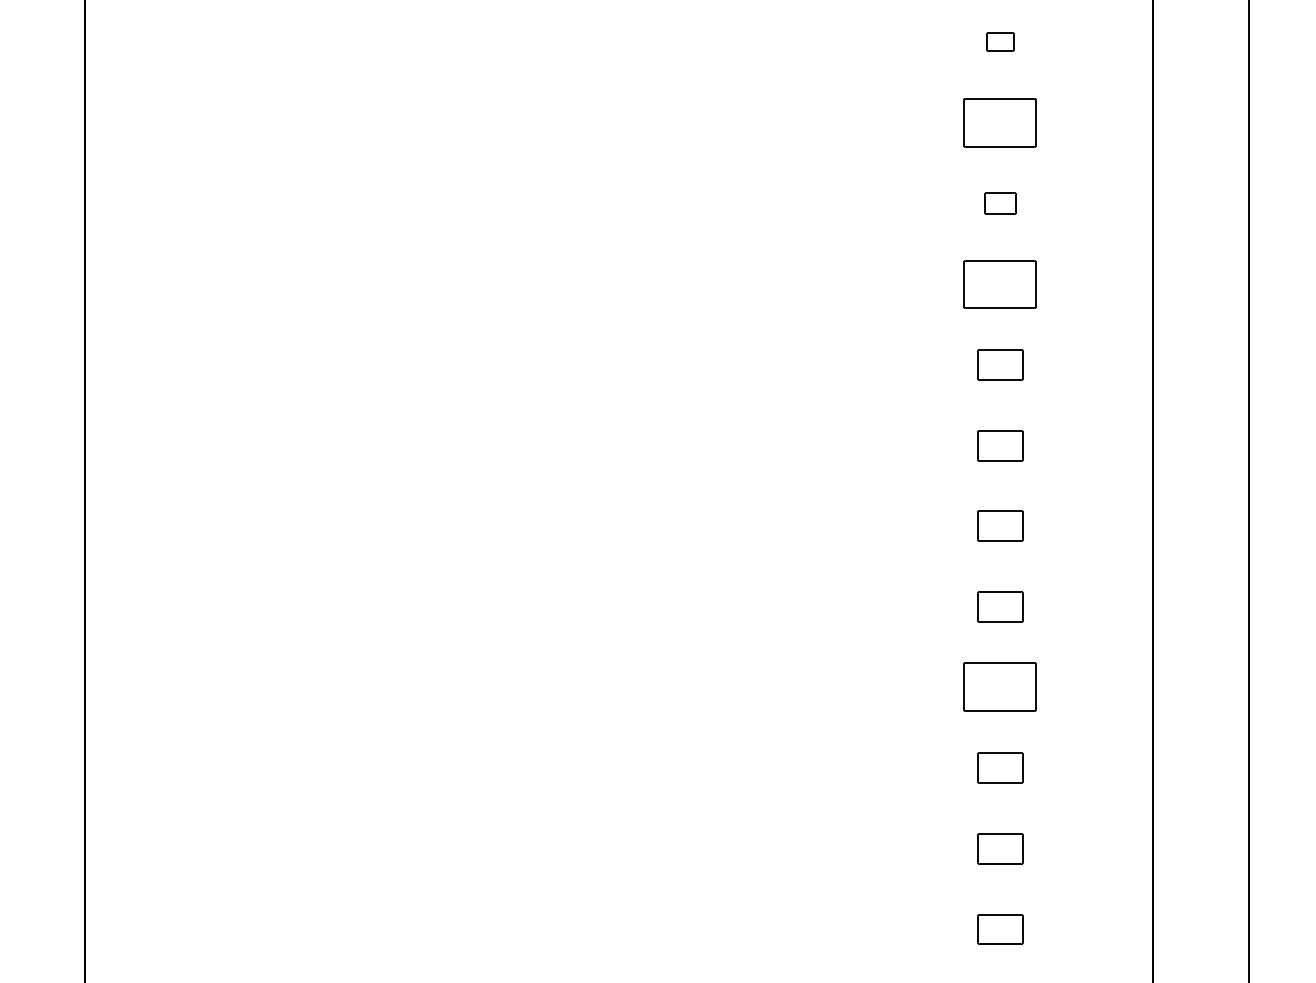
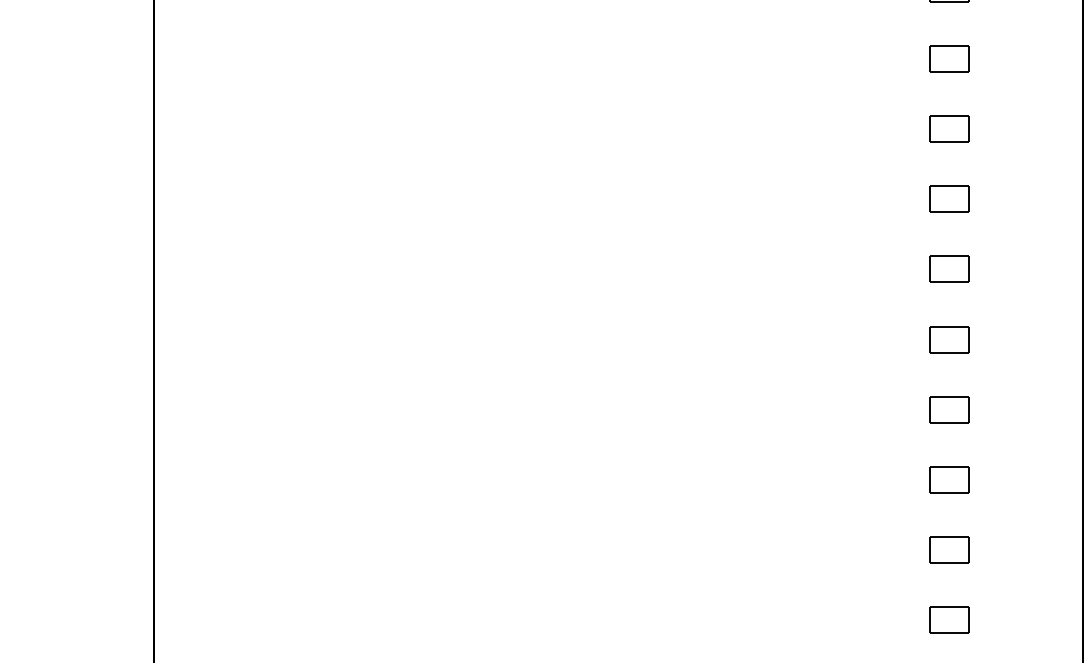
part: (1000, 41) -> (950, 58), size x1.67
part: (1000, 122) -> (950, 128), size x0.62
part: (1000, 203) -> (950, 199), size x1.43
part: (1000, 283) -> (950, 268), size x0.62
part: (1000, 687) -> (950, 620), size x0.62

